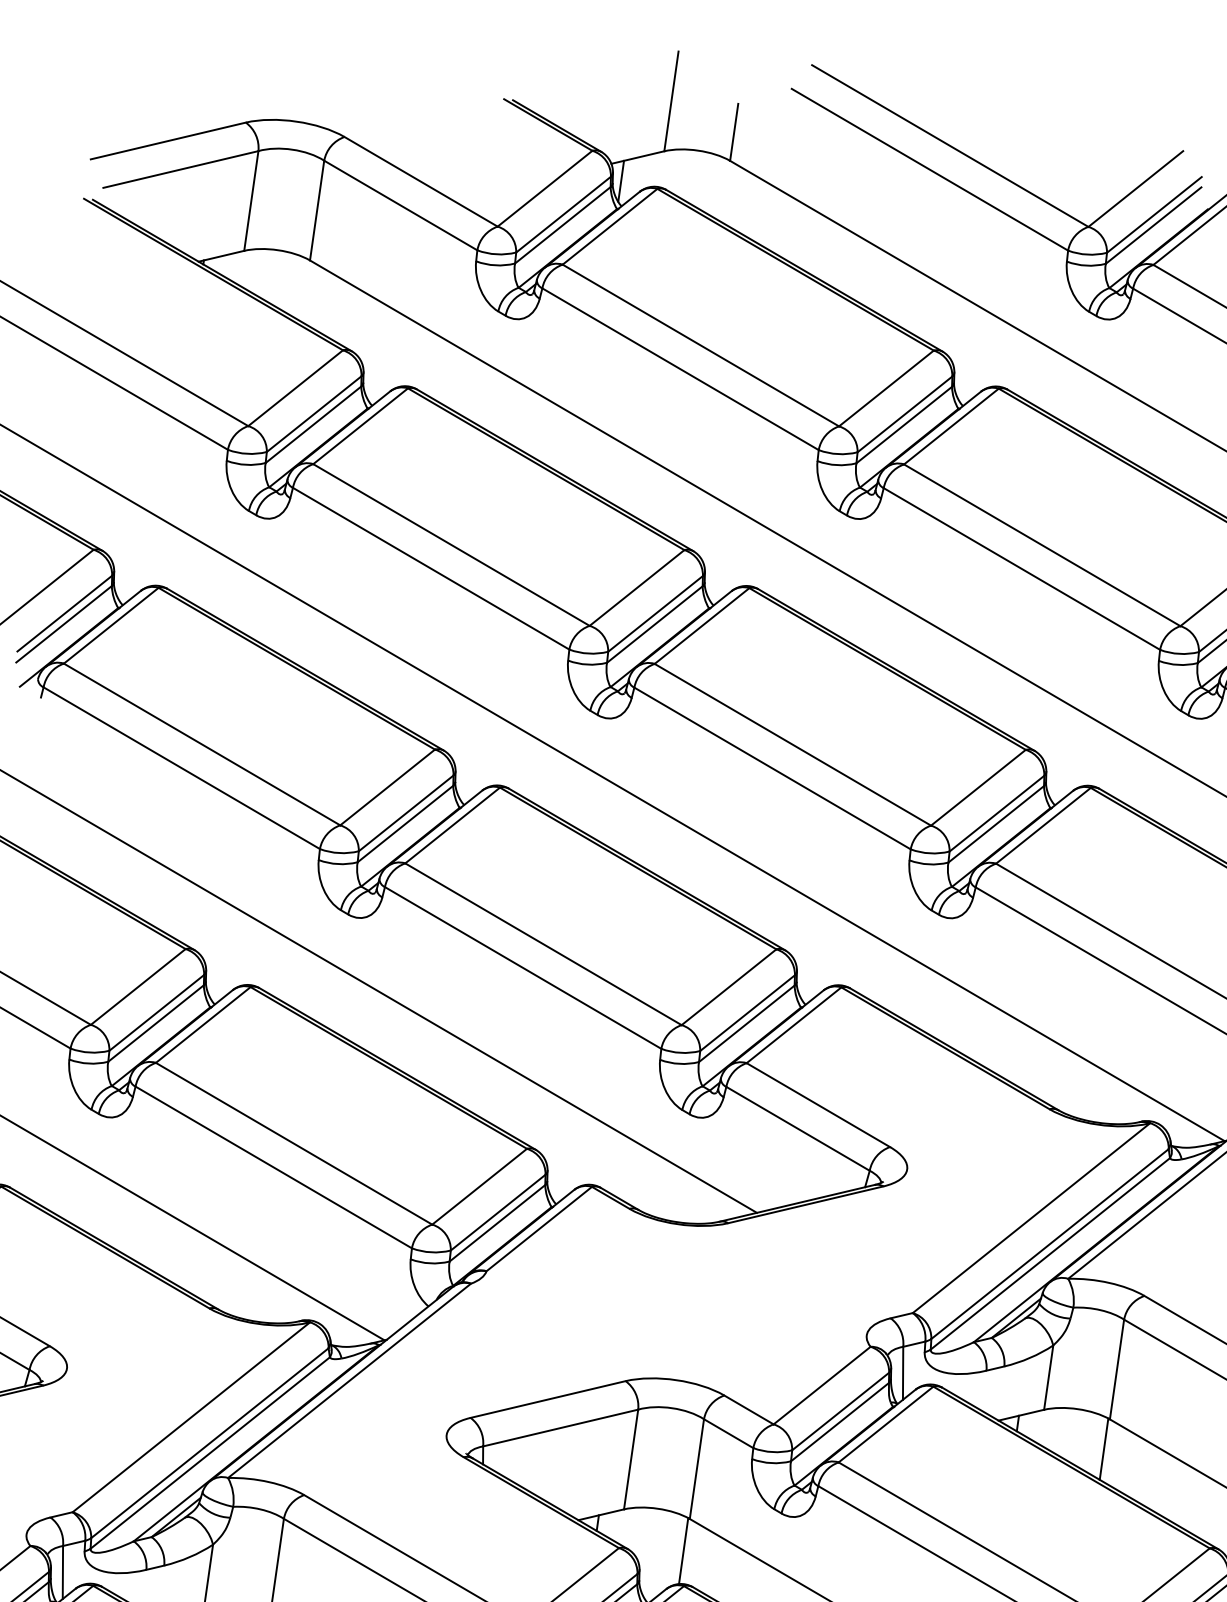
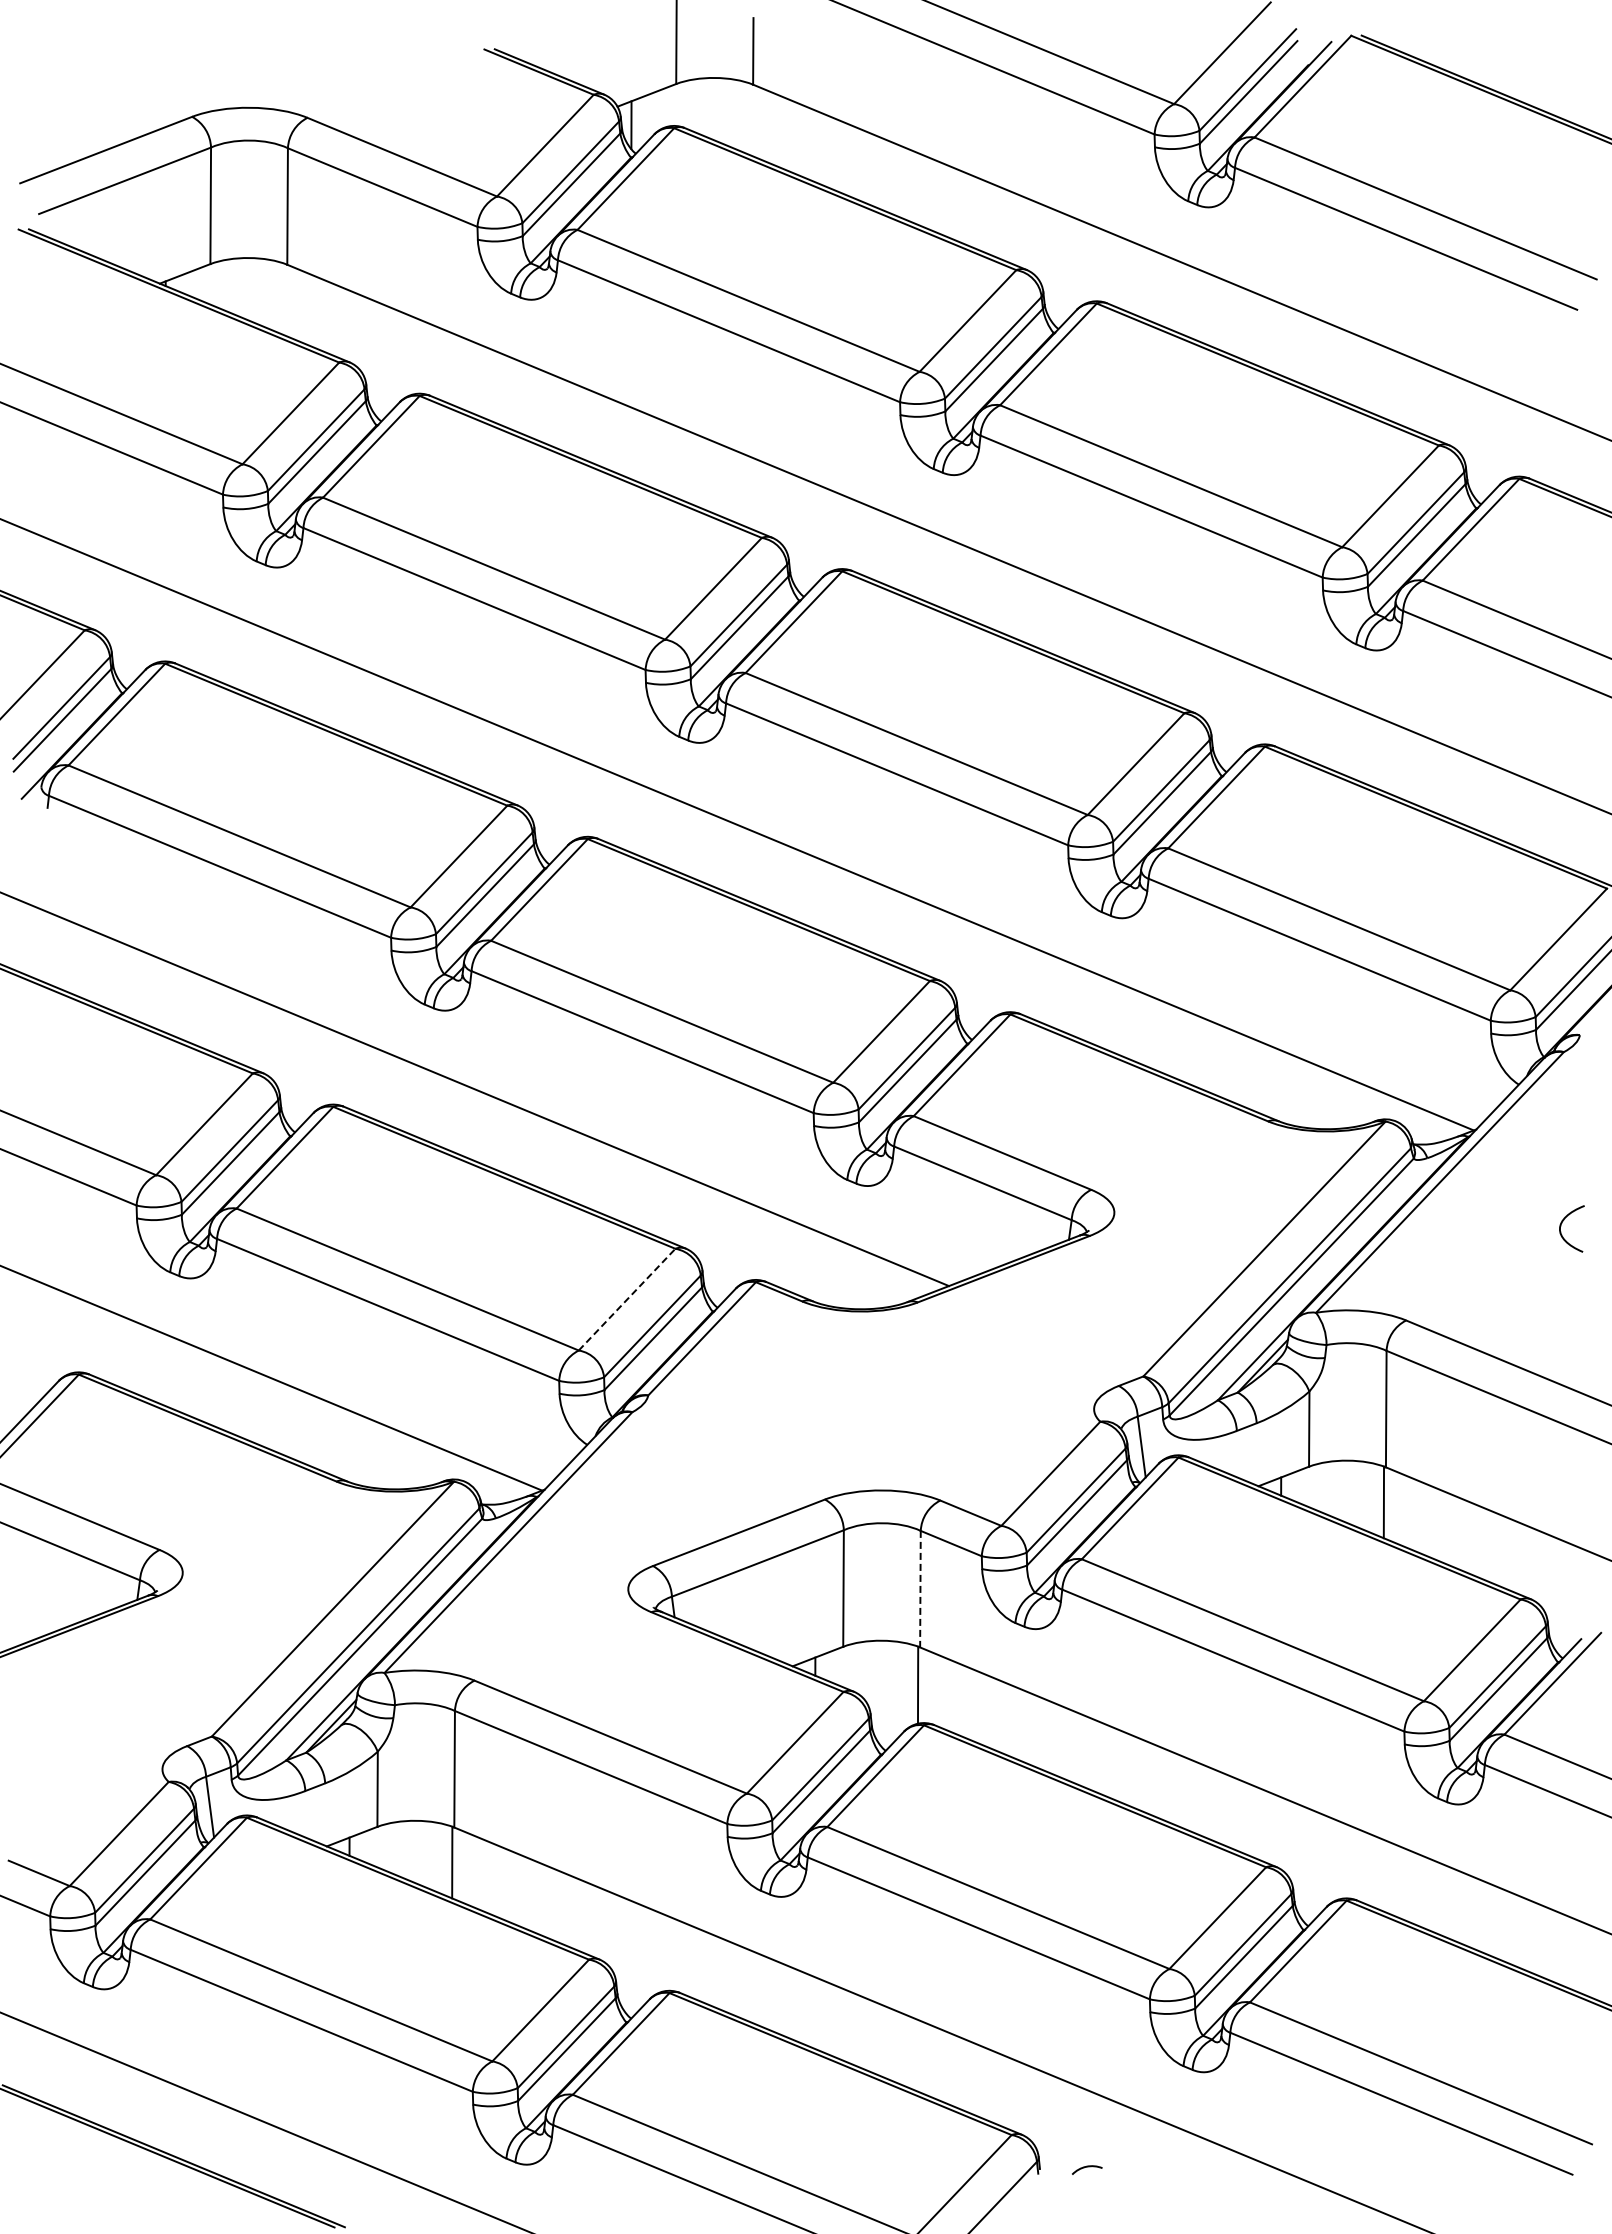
line: (479, 1186) -> (627, 1299), solid -> dashed
line: (696, 1469) -> (920, 1589), solid -> dashed

